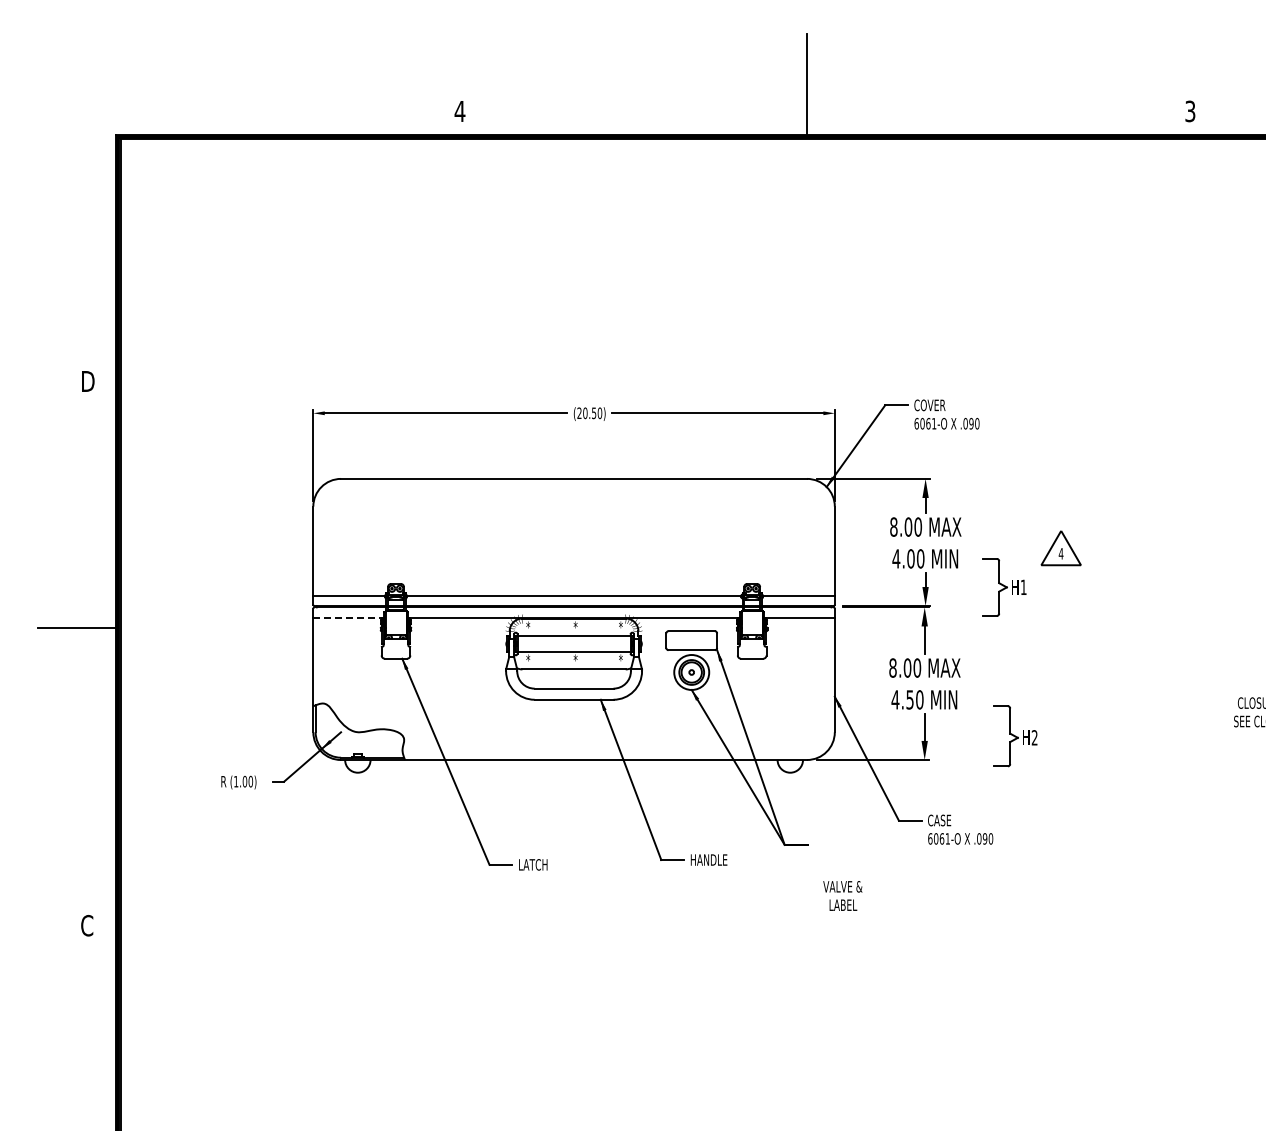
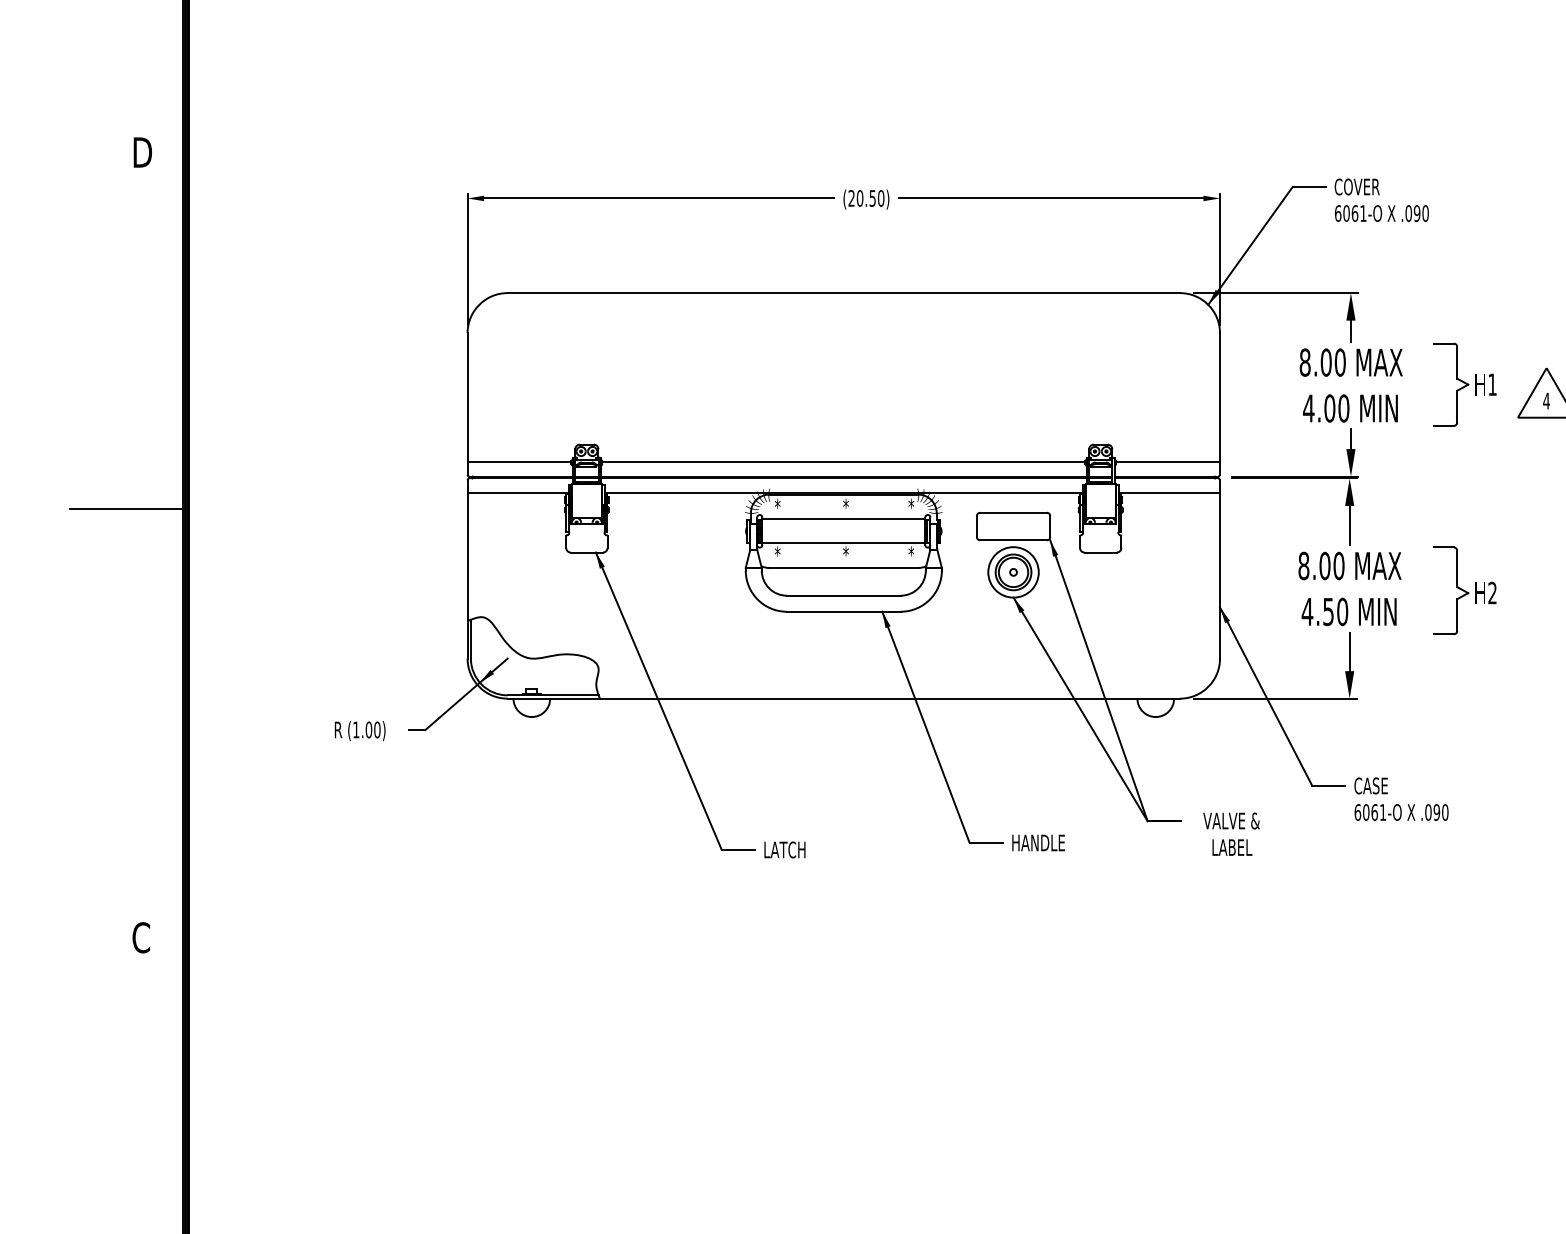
part: (1004, 587) -> (1464, 384), moved
line: (349, 617) -> (519, 493), dashed -> solid
part: (1015, 736) -> (1464, 591), moved
text: (842, 895) -> (1231, 833), moved

